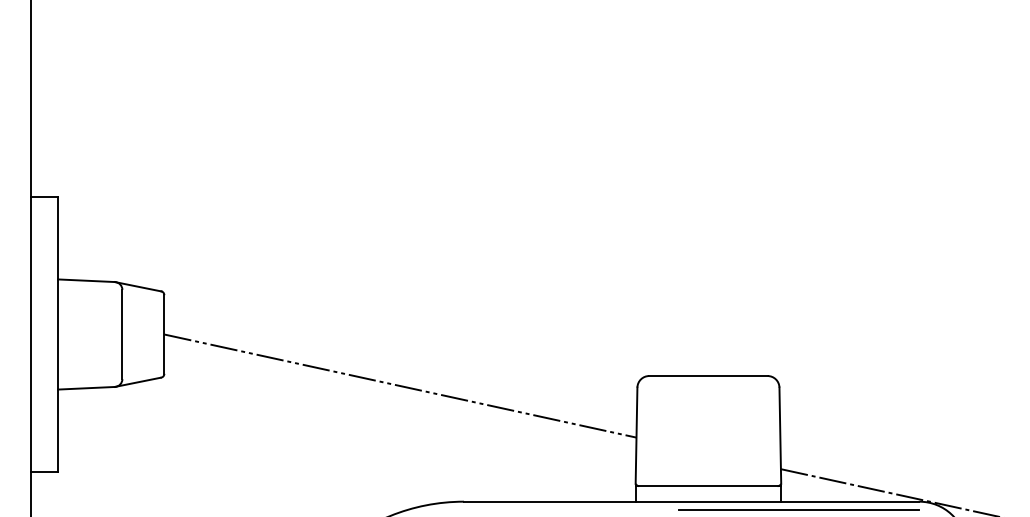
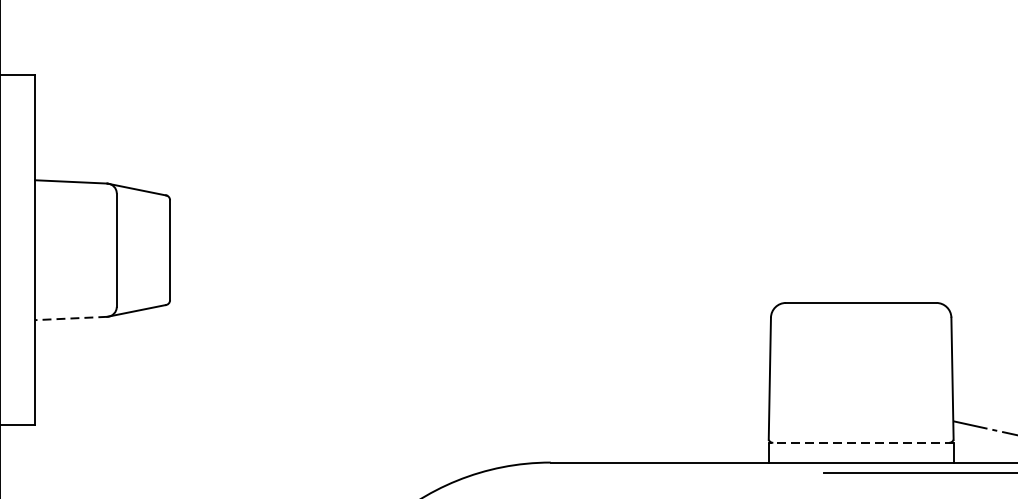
line: (400, 385) -> (470, 314), removed
line: (86, 388) -> (71, 318), solid -> dashed
line: (708, 486) -> (861, 443), solid -> dashed

